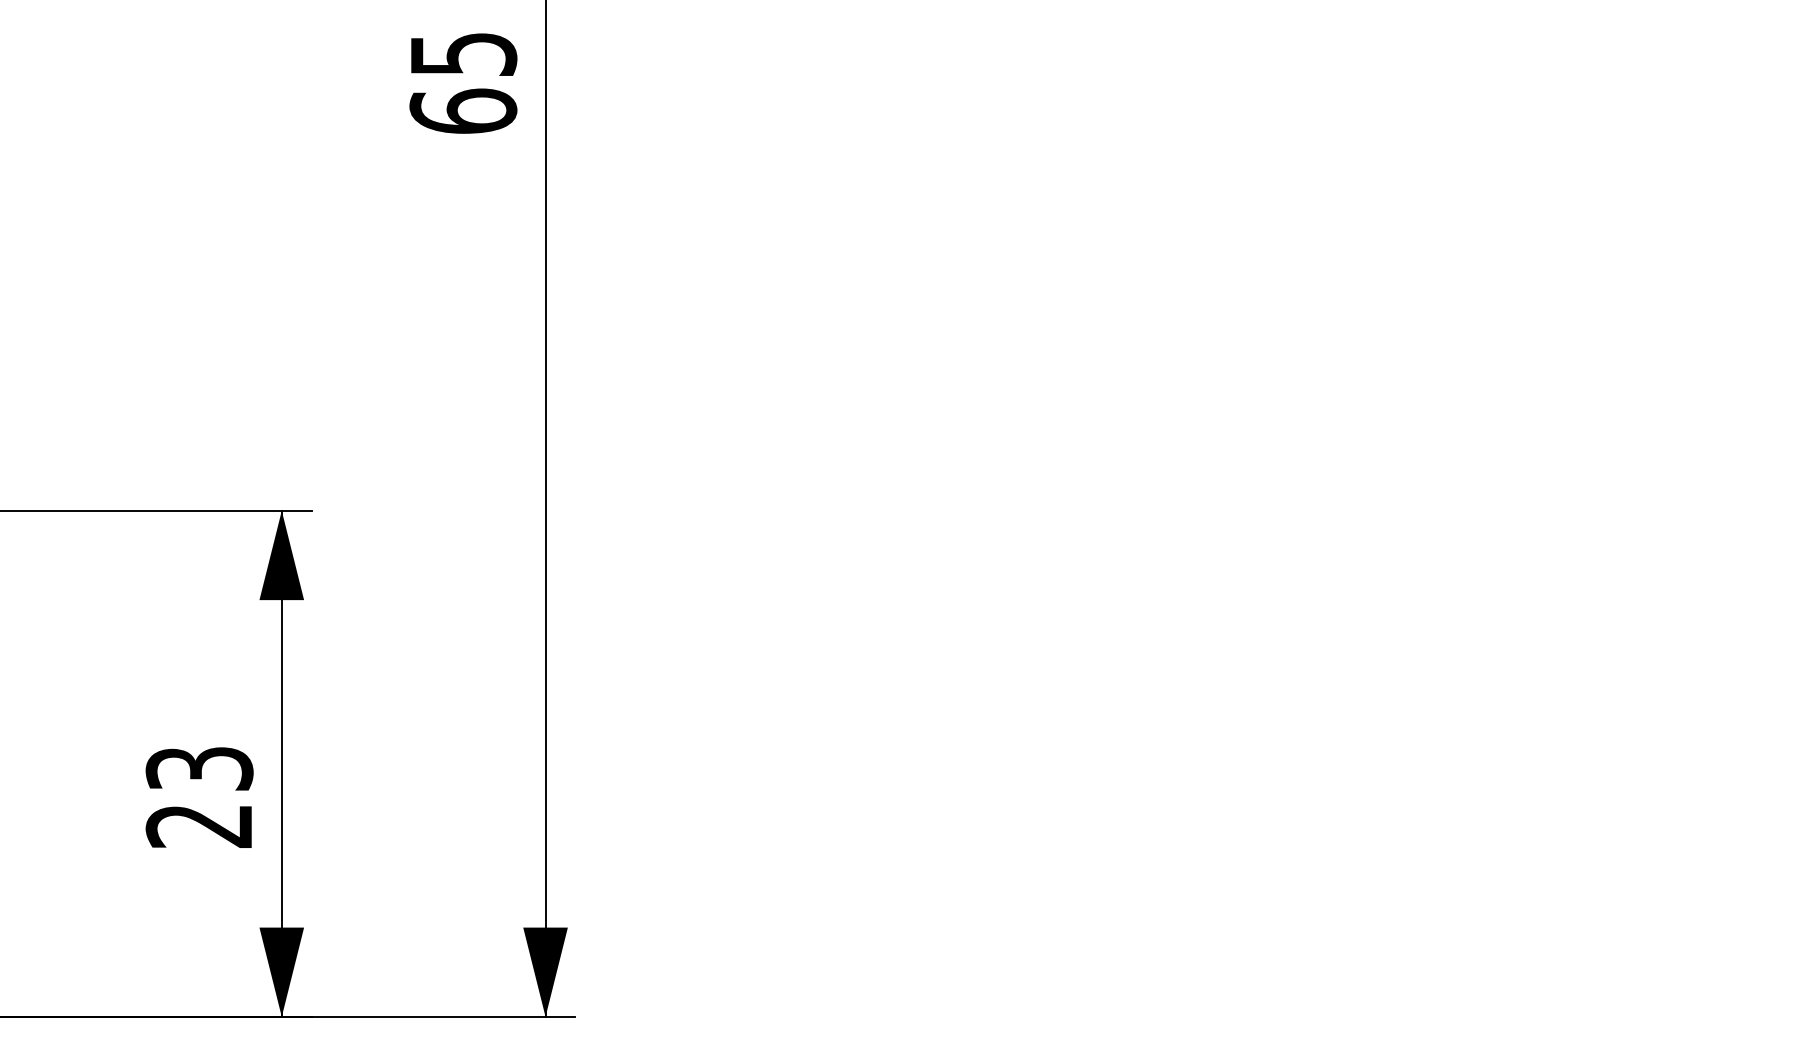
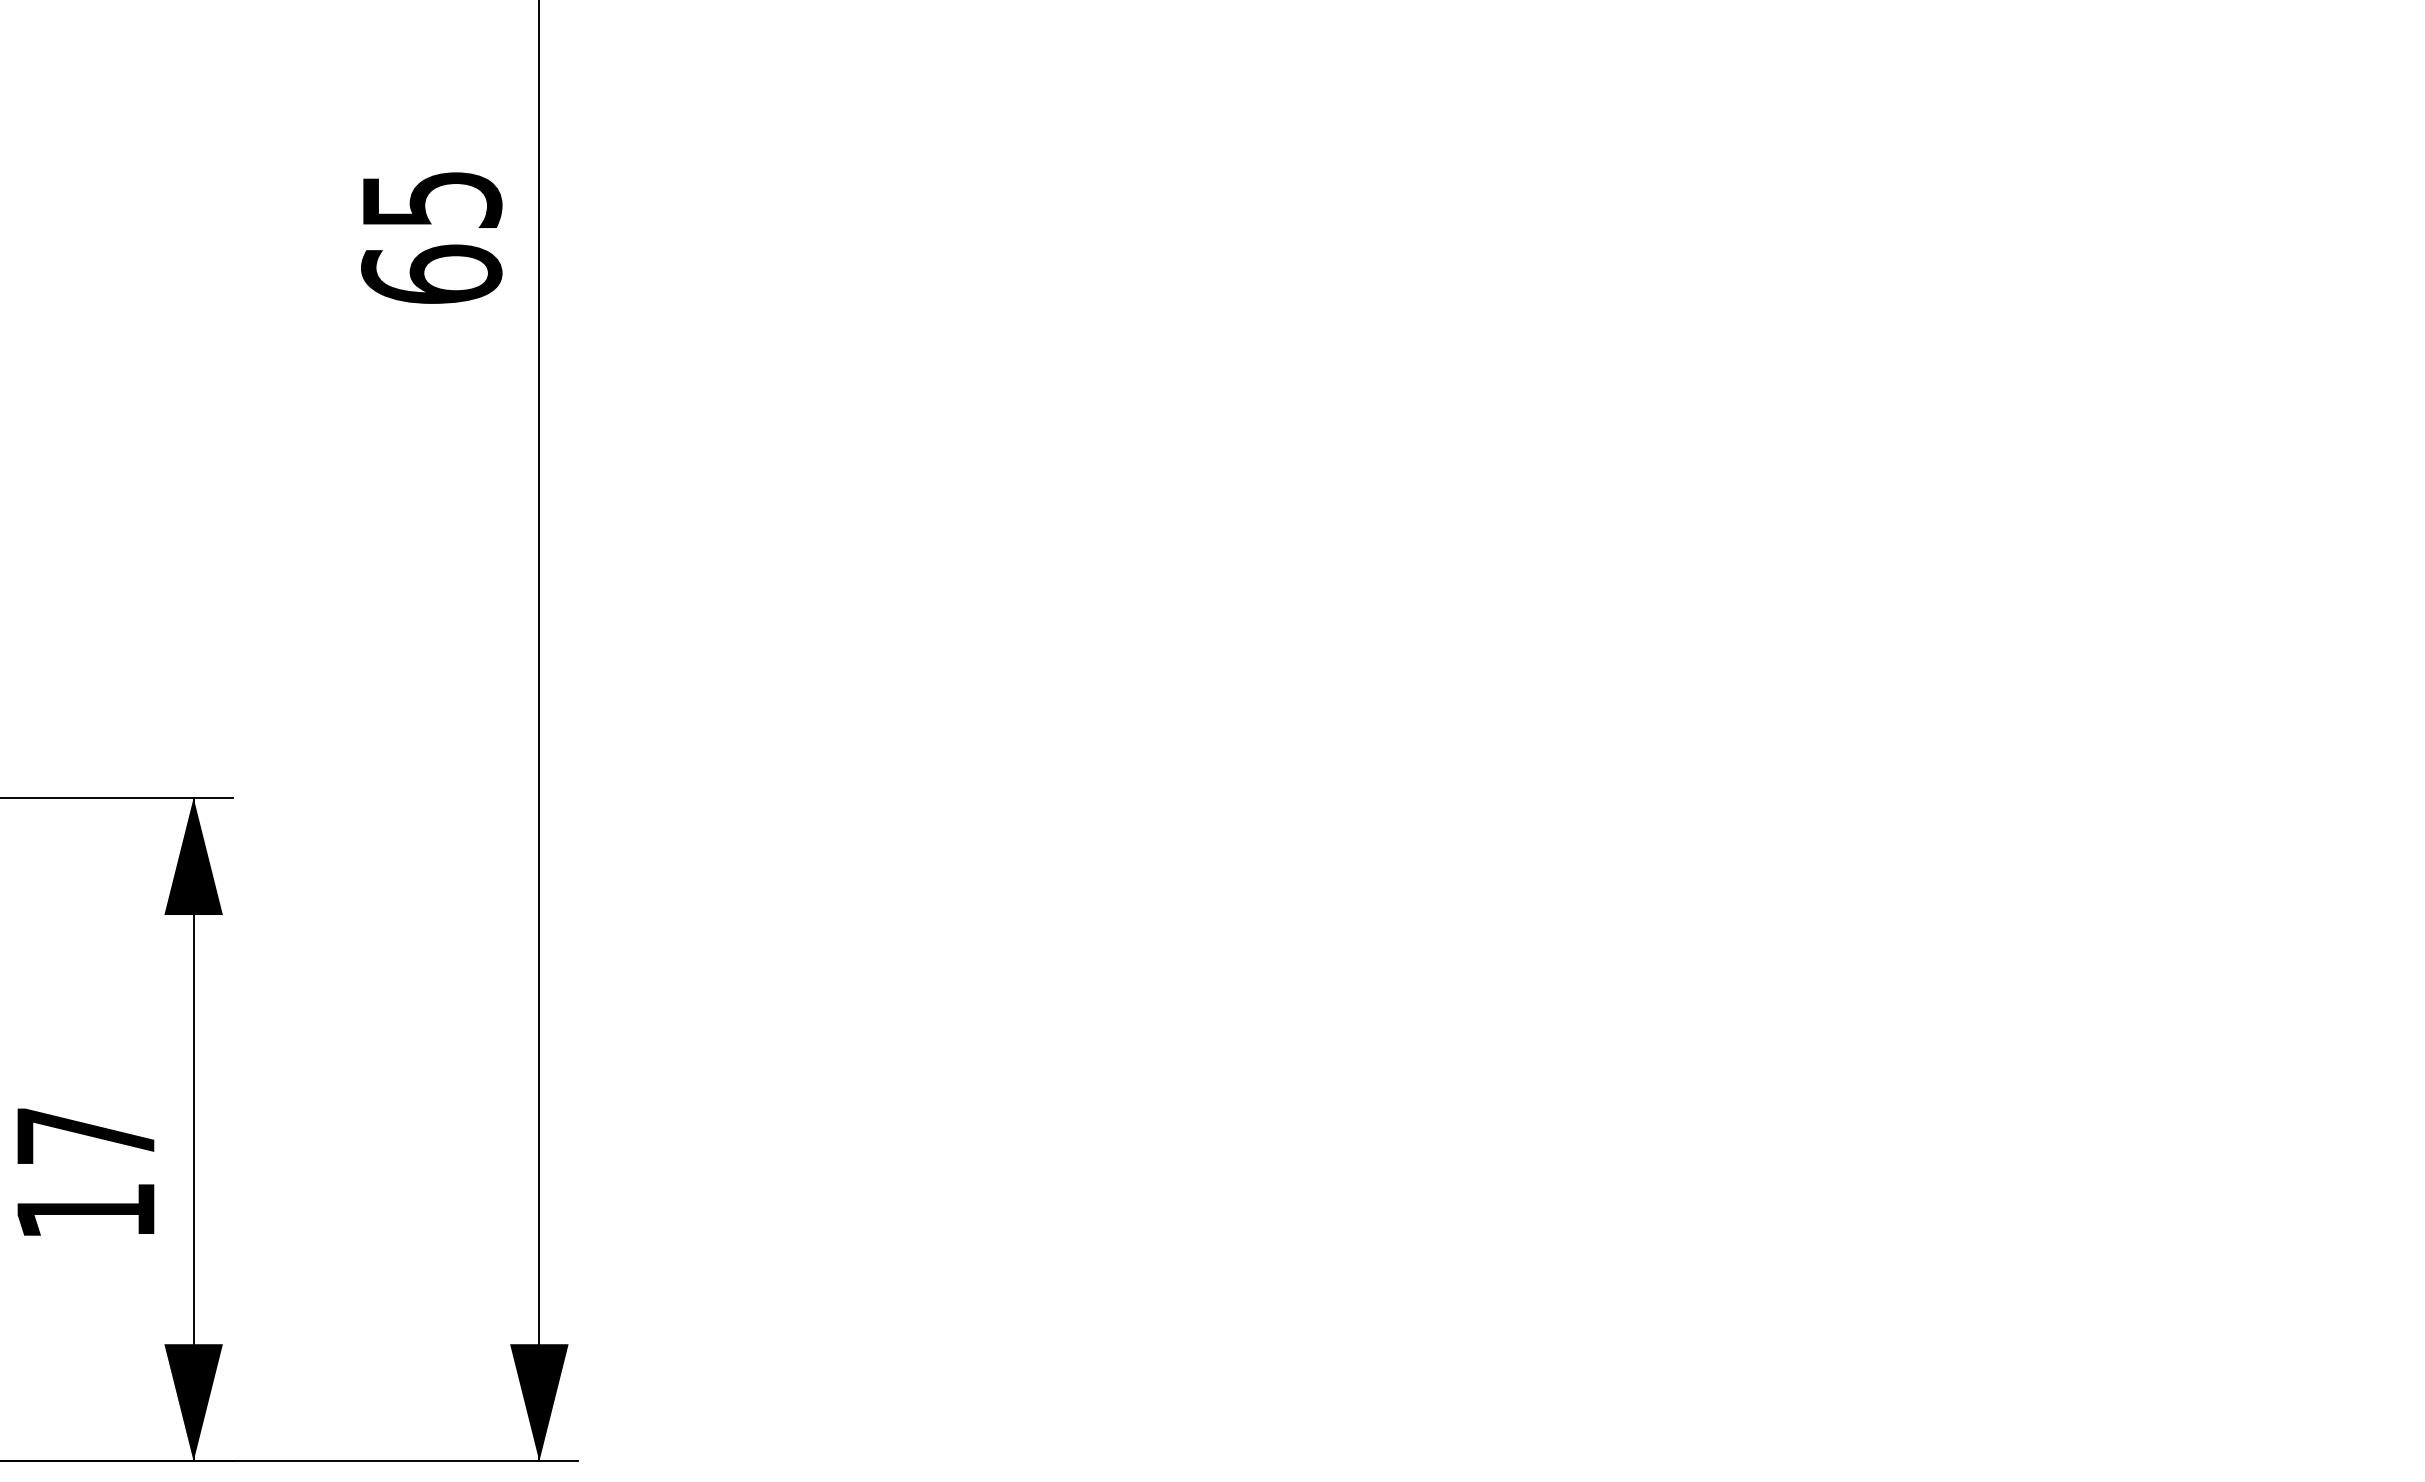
text: (199, 797) -> (85, 1173), 23 -> 17

